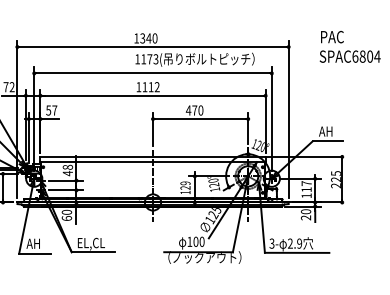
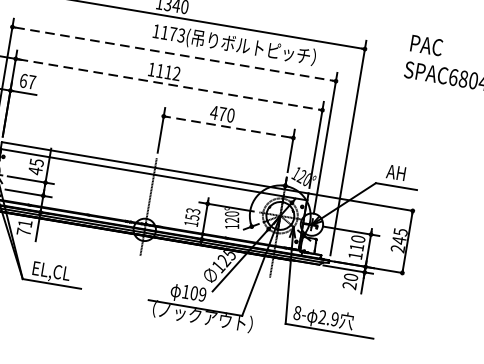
line: (153, 73) -> (174, 54), solid -> dashed
line: (153, 95) -> (169, 84), solid -> dashed
text: (48, 110) -> (23, 80), 57 -> 67
line: (200, 119) -> (228, 127), solid -> dashed
text: (67, 166) -> (36, 161), 48 -> 45
text: (335, 179) -> (398, 240), 225 -> 245
text: (306, 183) -> (358, 238), 117 -> 110
text: (185, 185) -> (192, 214), 129 -> 153
text: (66, 214) -> (24, 226), 60 -> 71
text: (201, 241) -> (201, 294), 100 -> 109
text: (271, 243) -> (296, 312), 3- -> 8-

